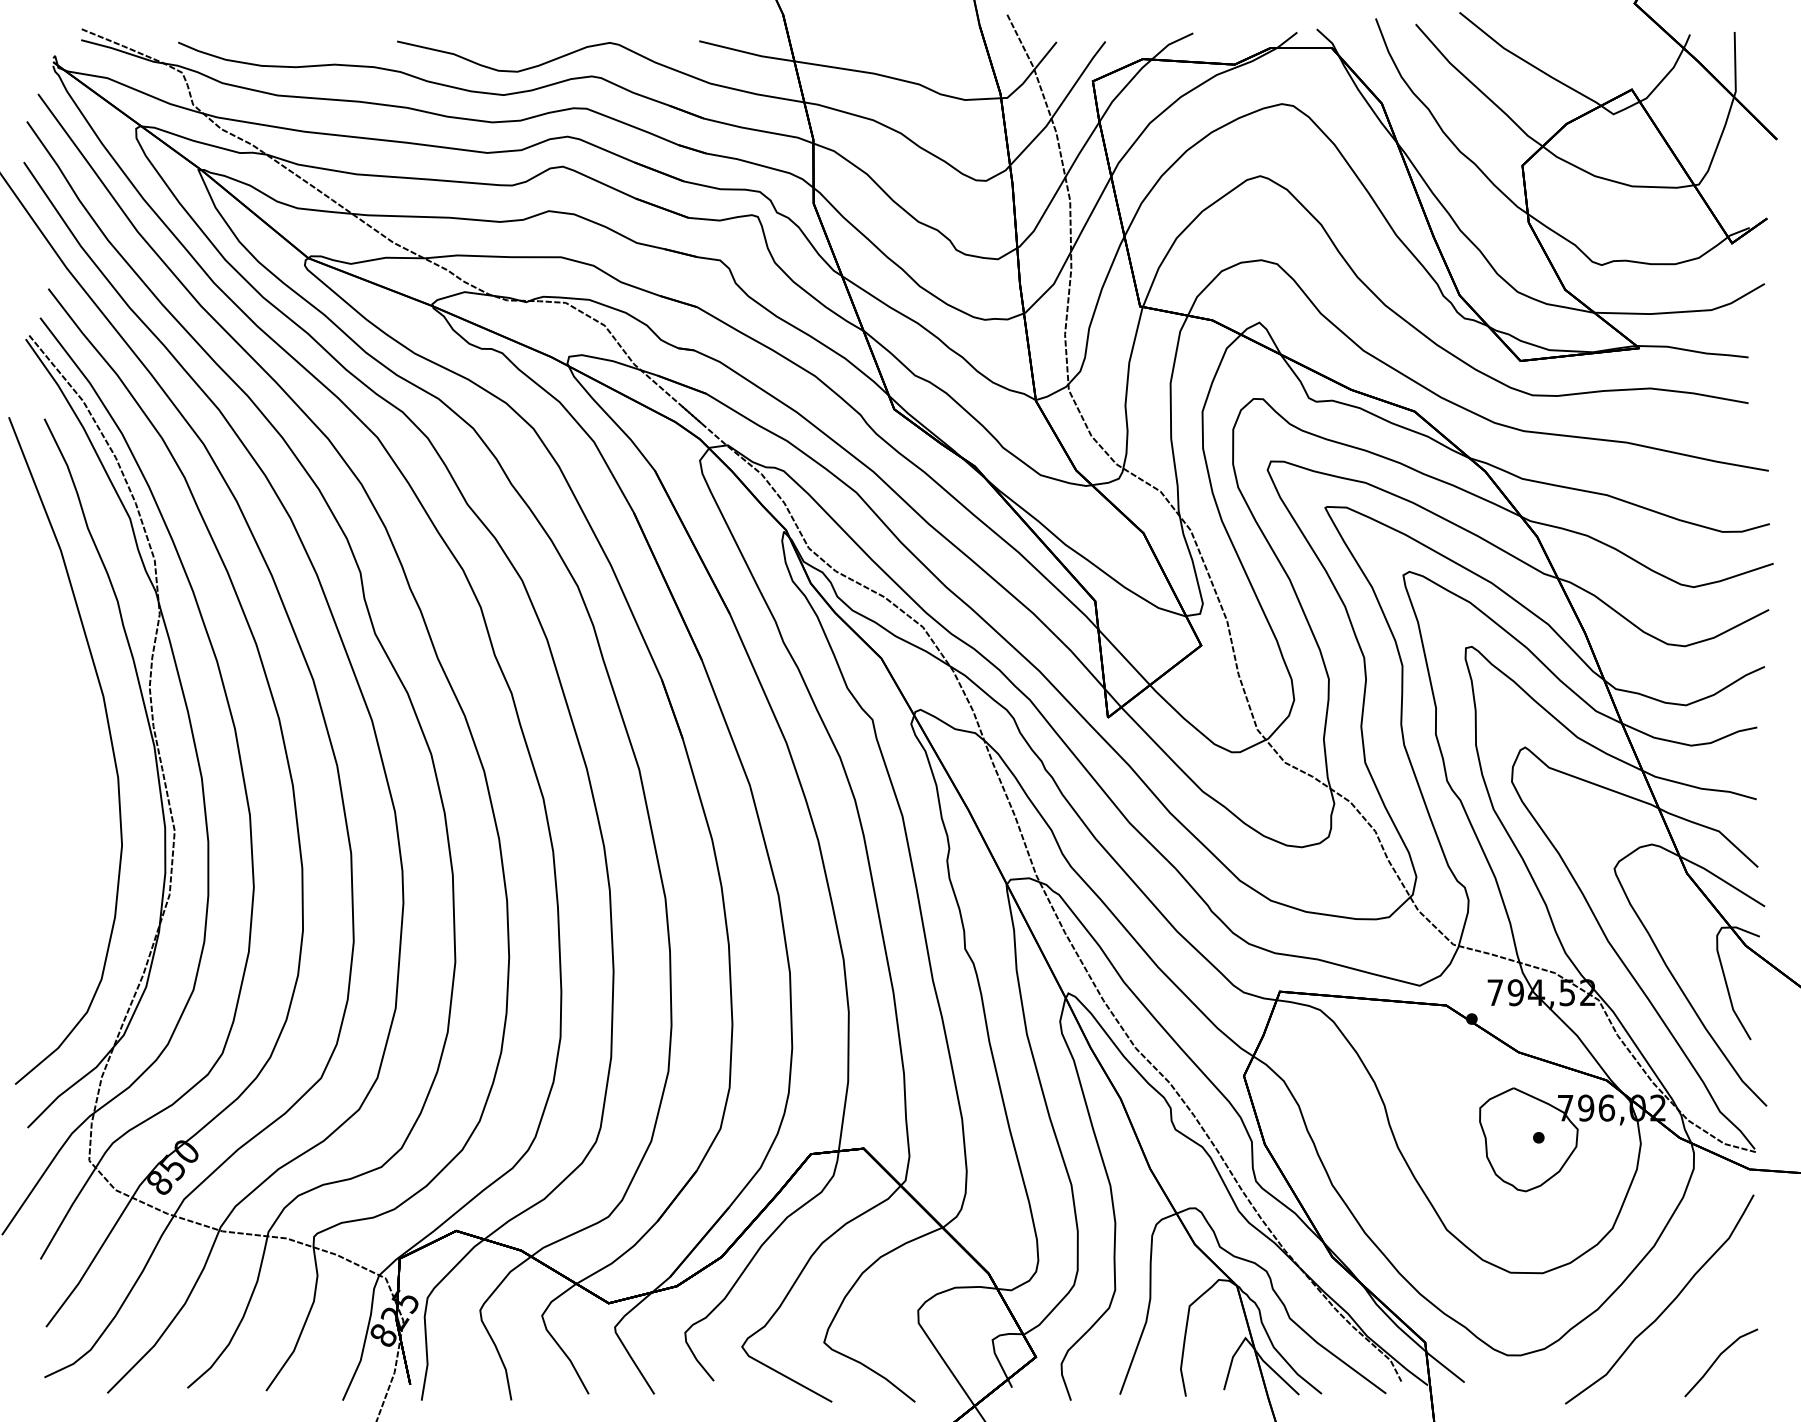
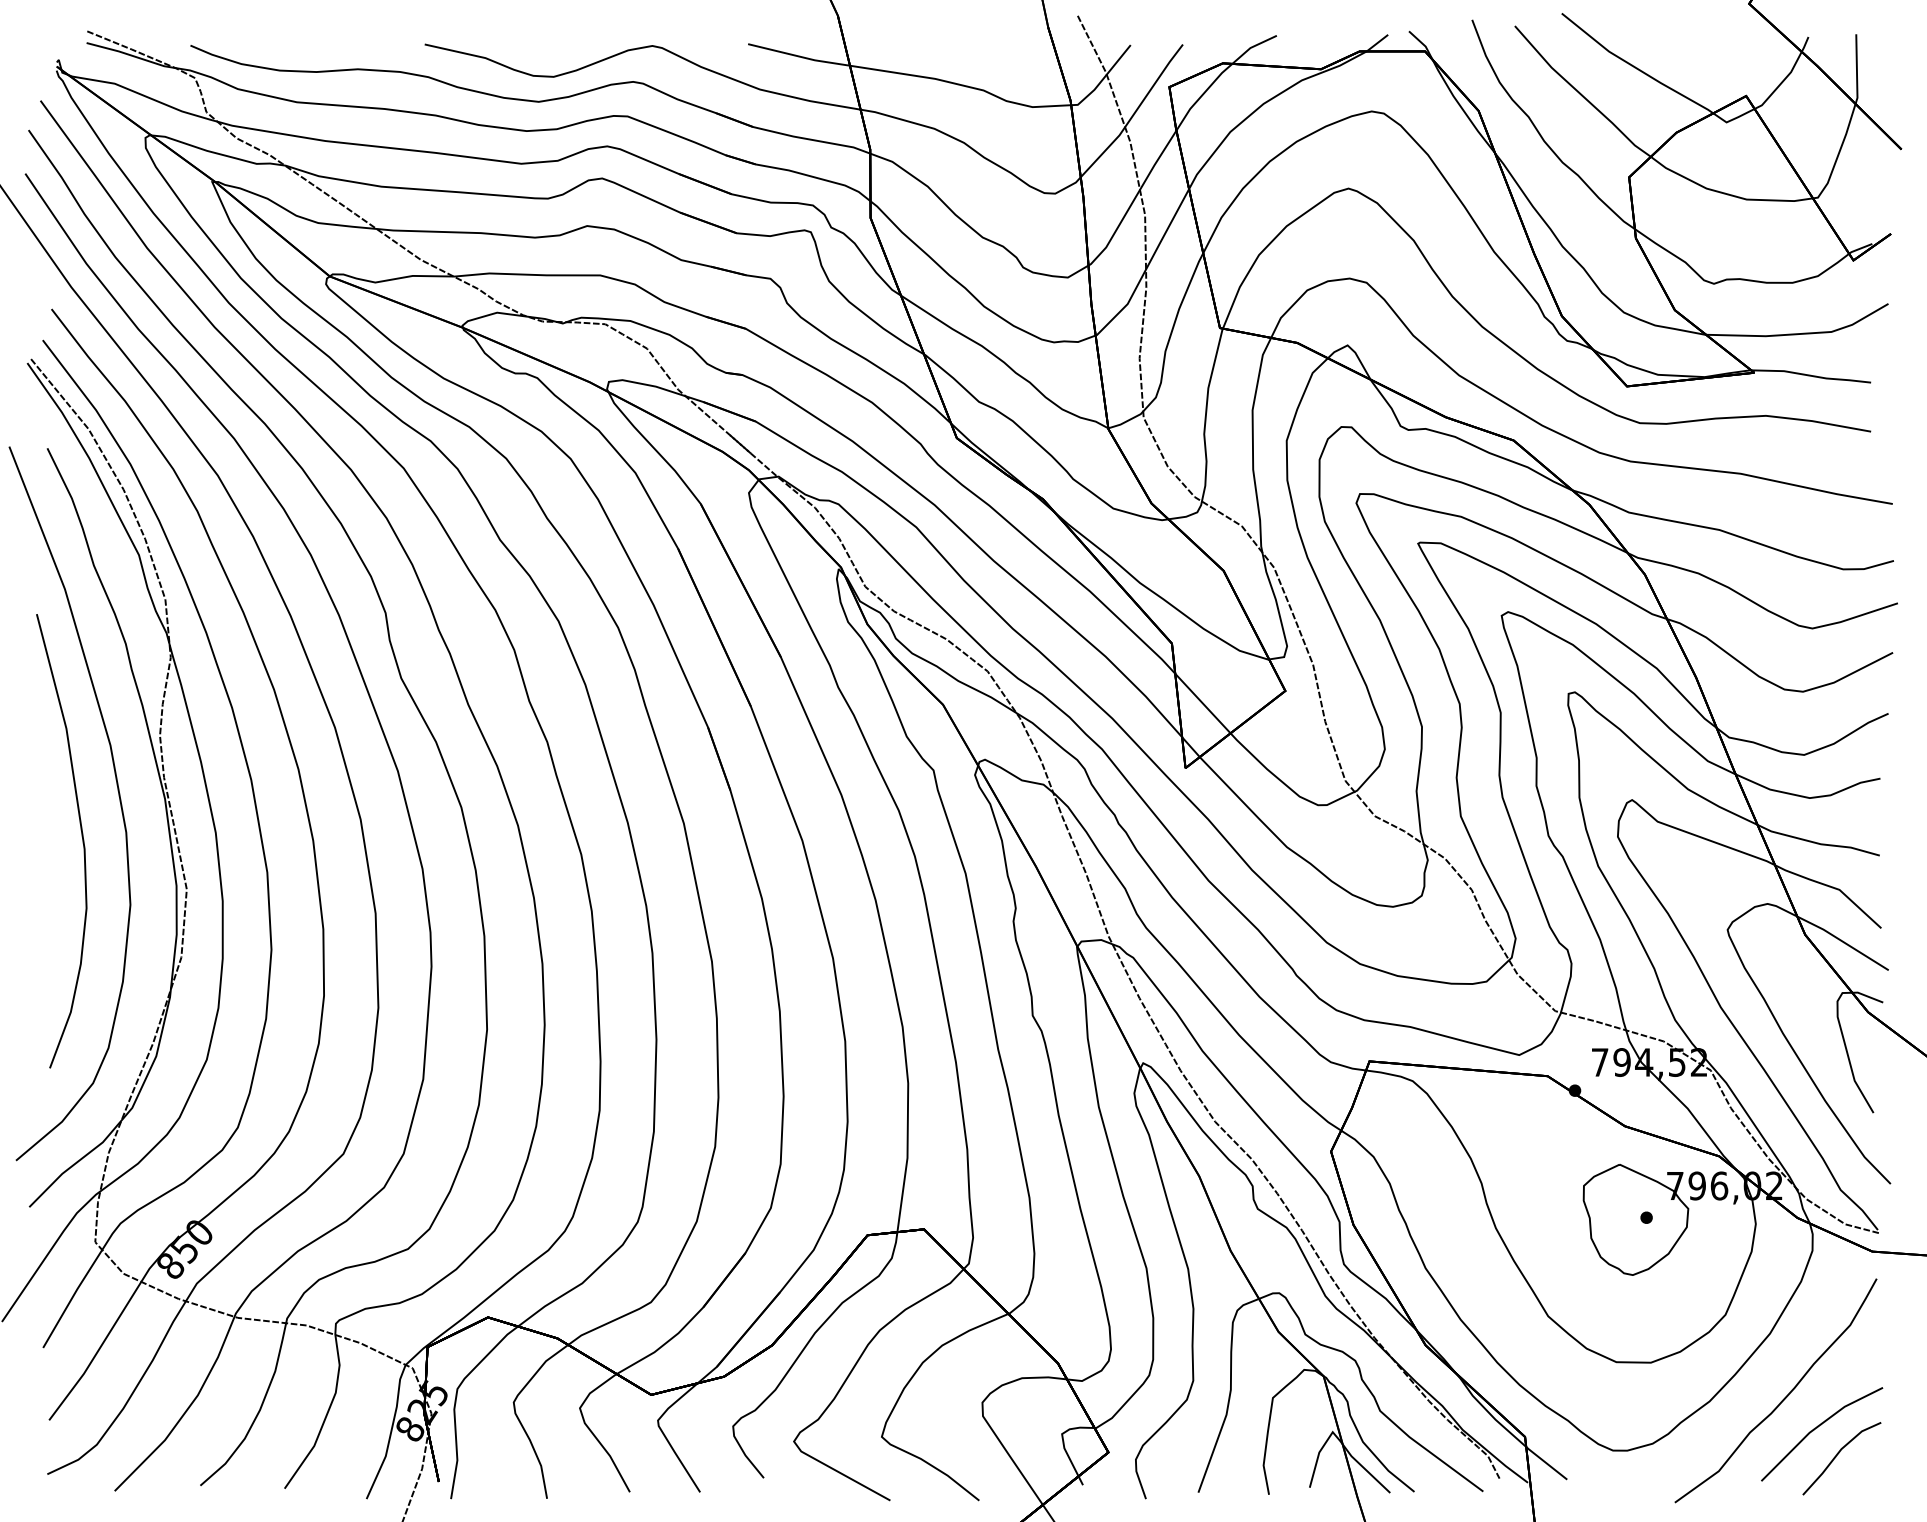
curve: (76, 783) -> (81, 838), added
line: (1697, 1335) -> (1816, 1429), added

